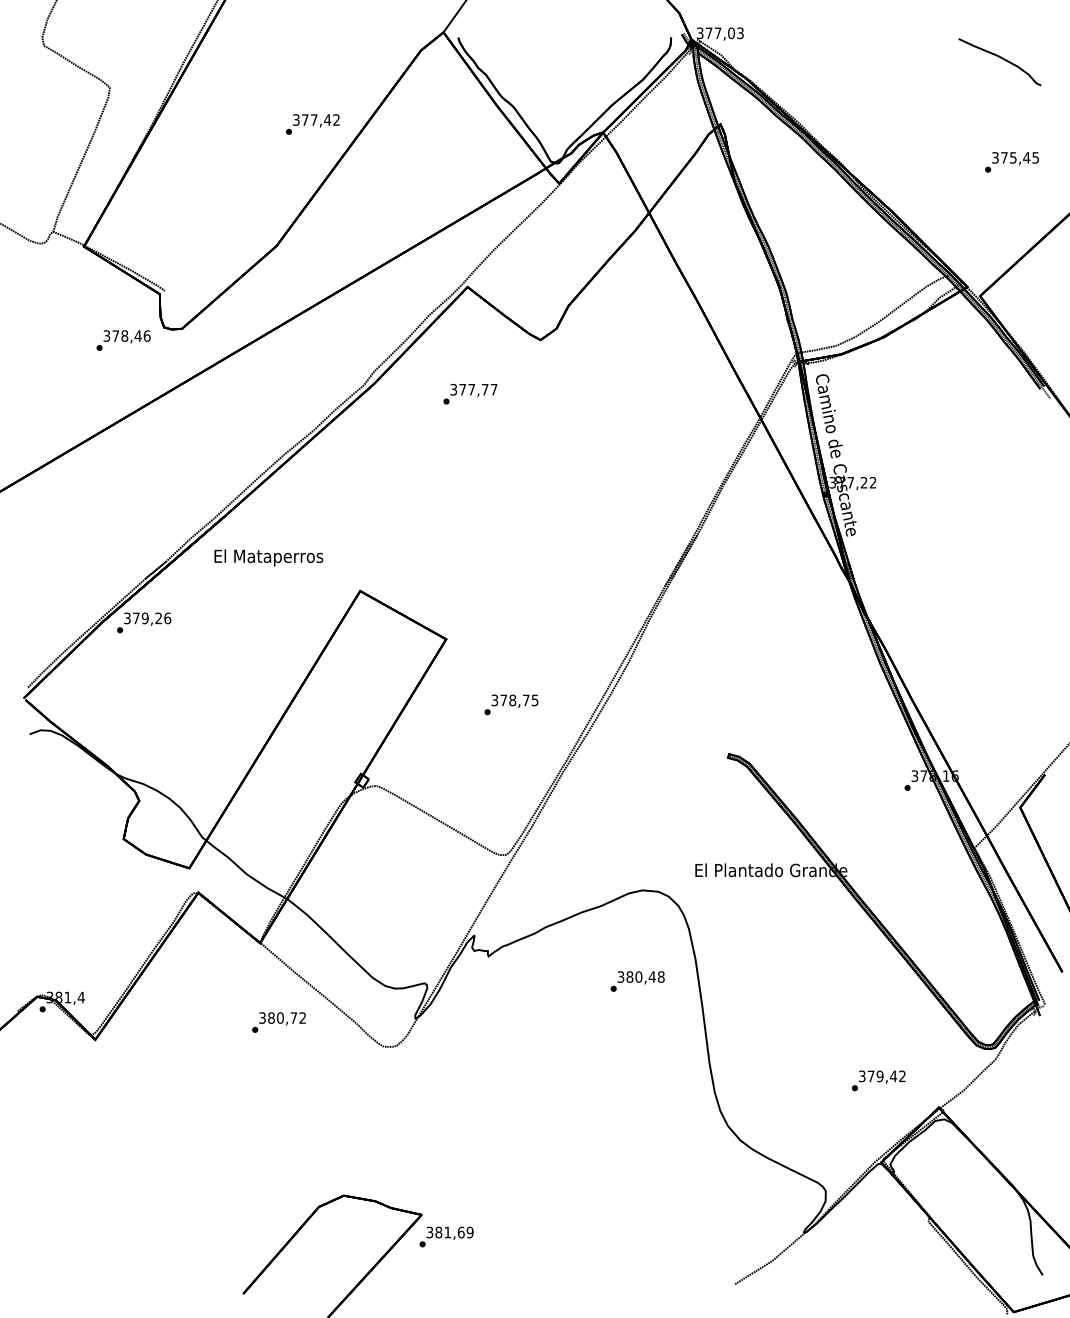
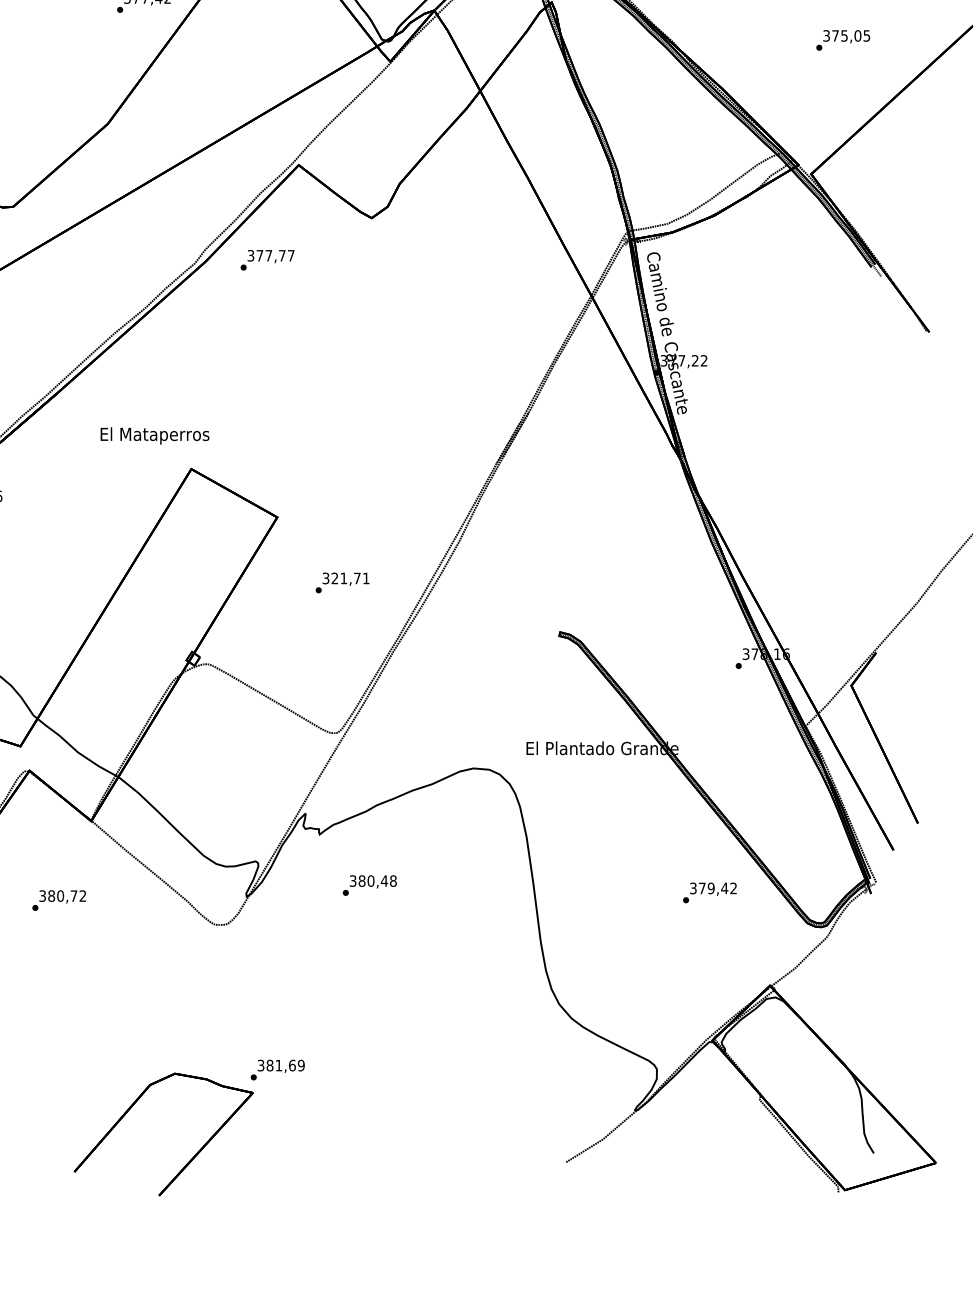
text: (1026, 157) -> (857, 35), 375,45 -> 375,05
text: (470, 393) -> (267, 259), moved
text: (268, 557) -> (154, 435), moved
text: (519, 700) -> (350, 578), 378,75 -> 321,71
text: (637, 981) -> (369, 885), moved
text: (278, 1022) -> (58, 900), moved
text: (878, 1080) -> (709, 892), moved
text: (446, 1236) -> (277, 1069), moved

